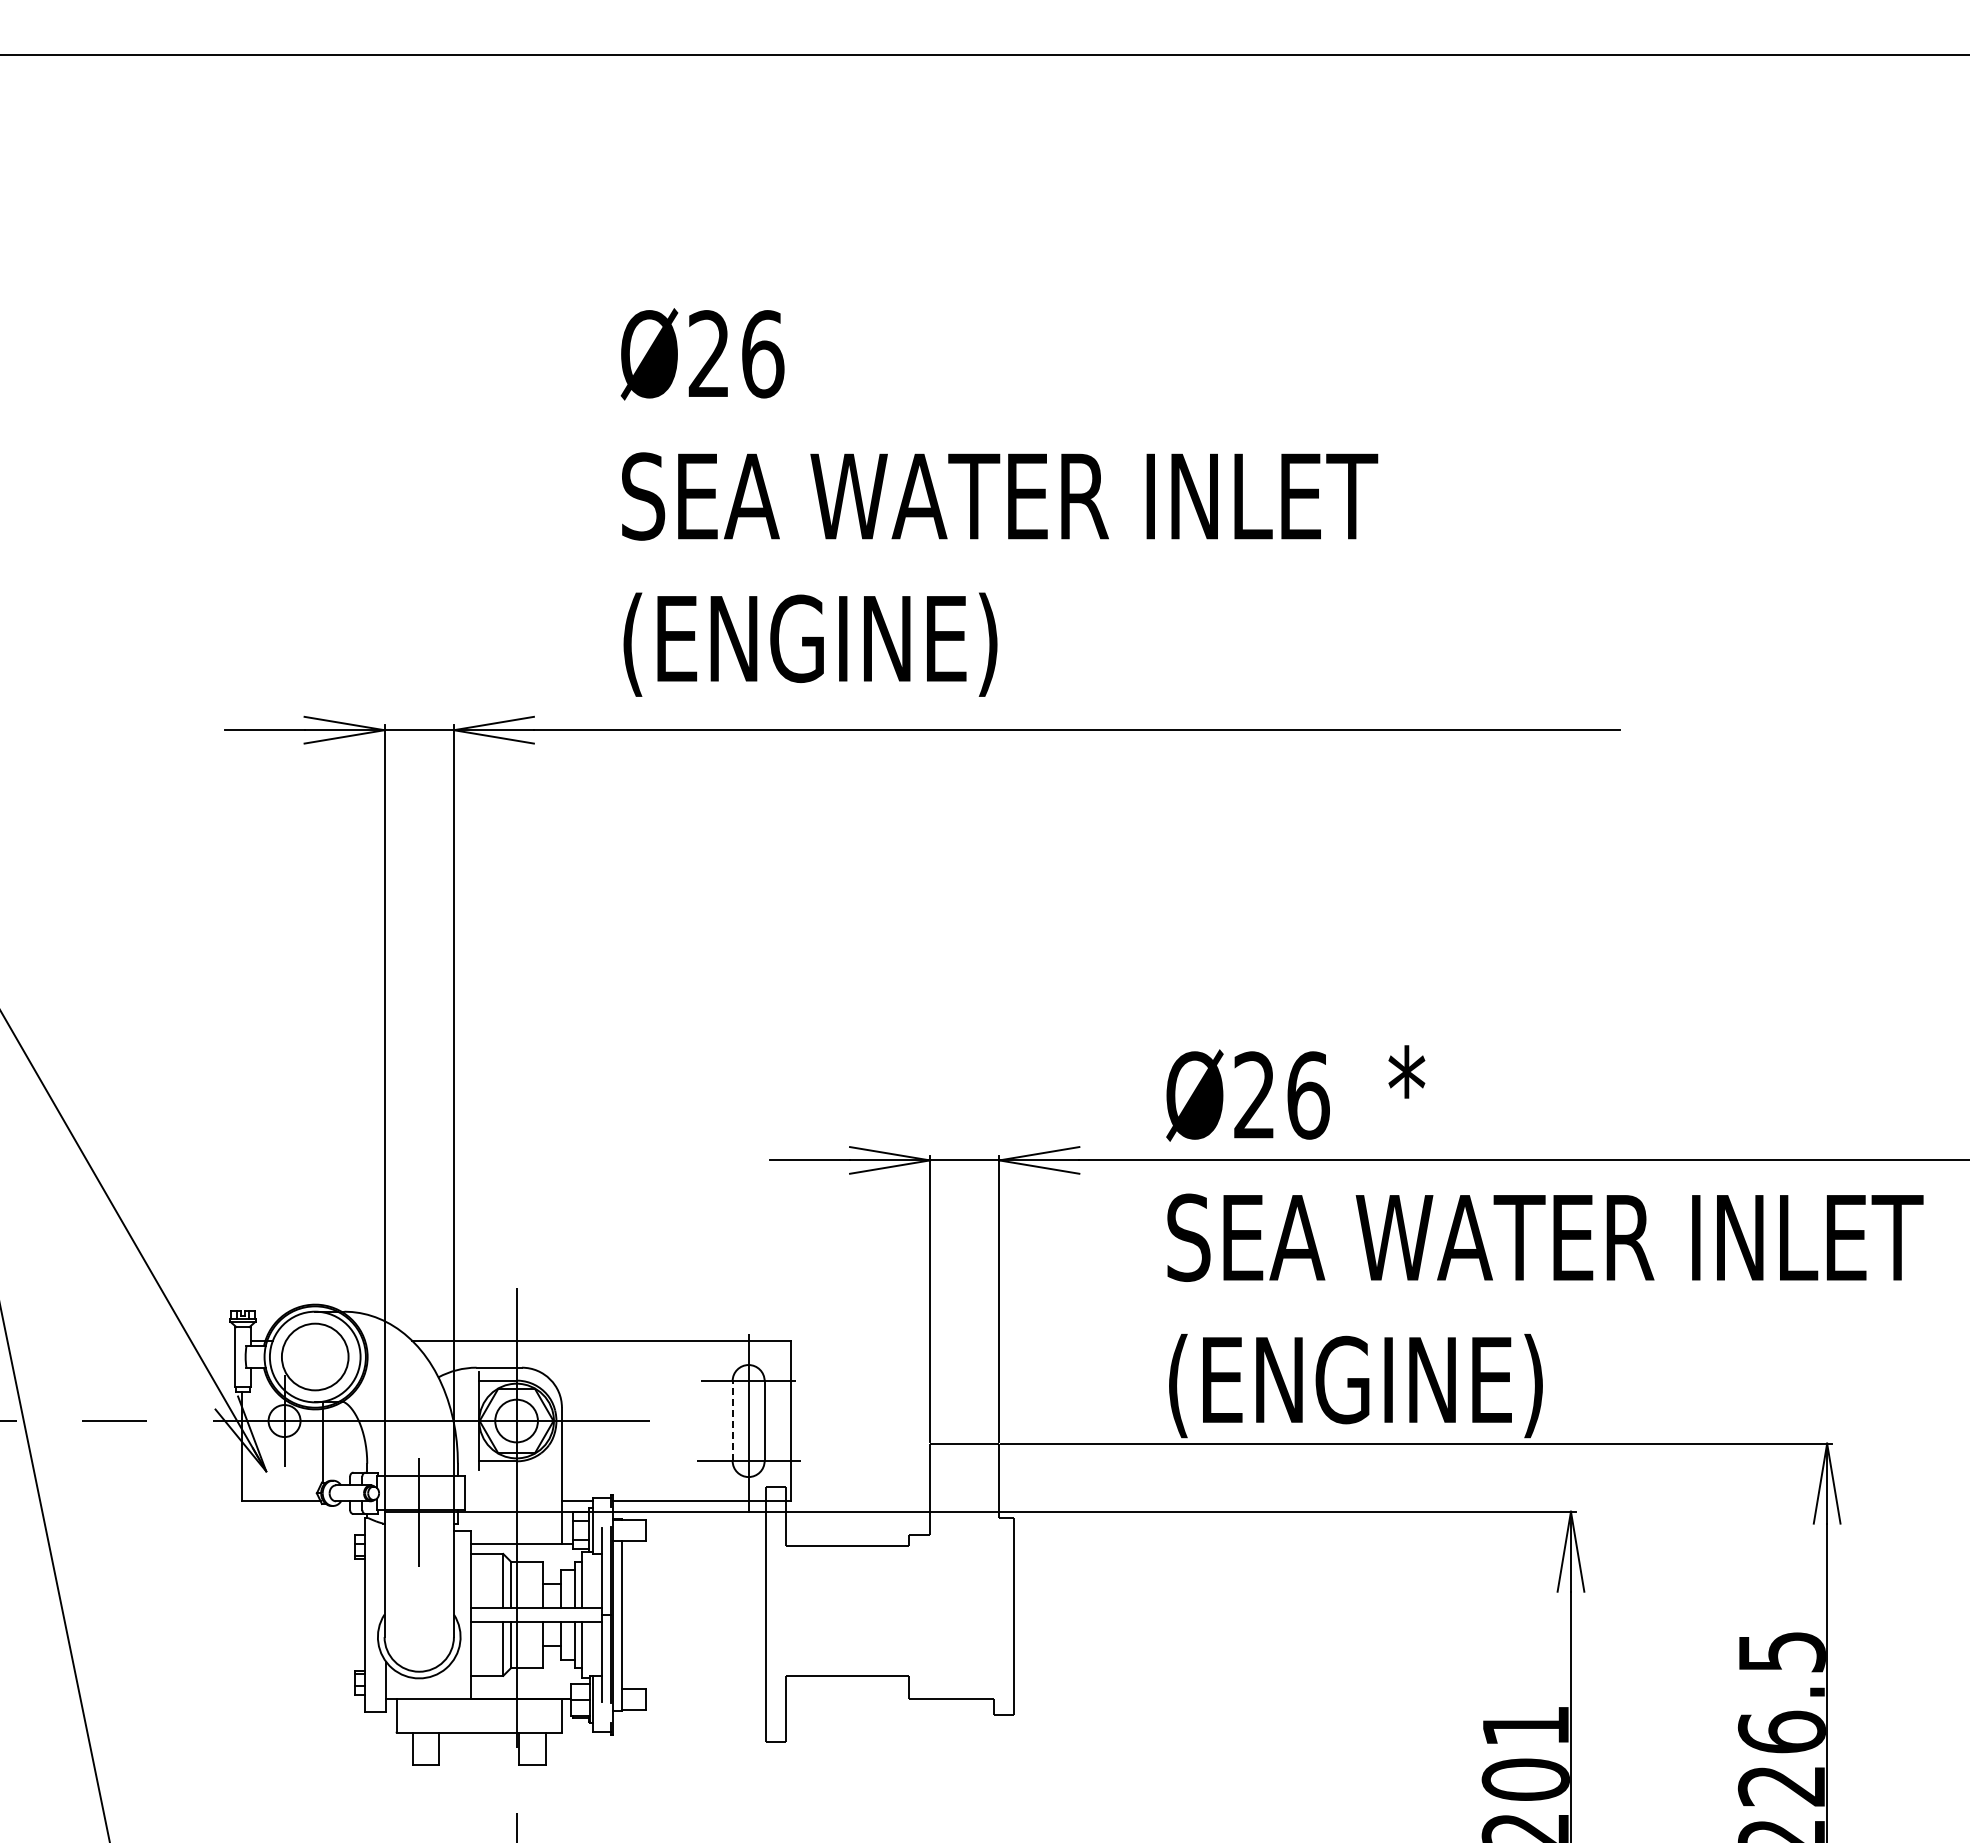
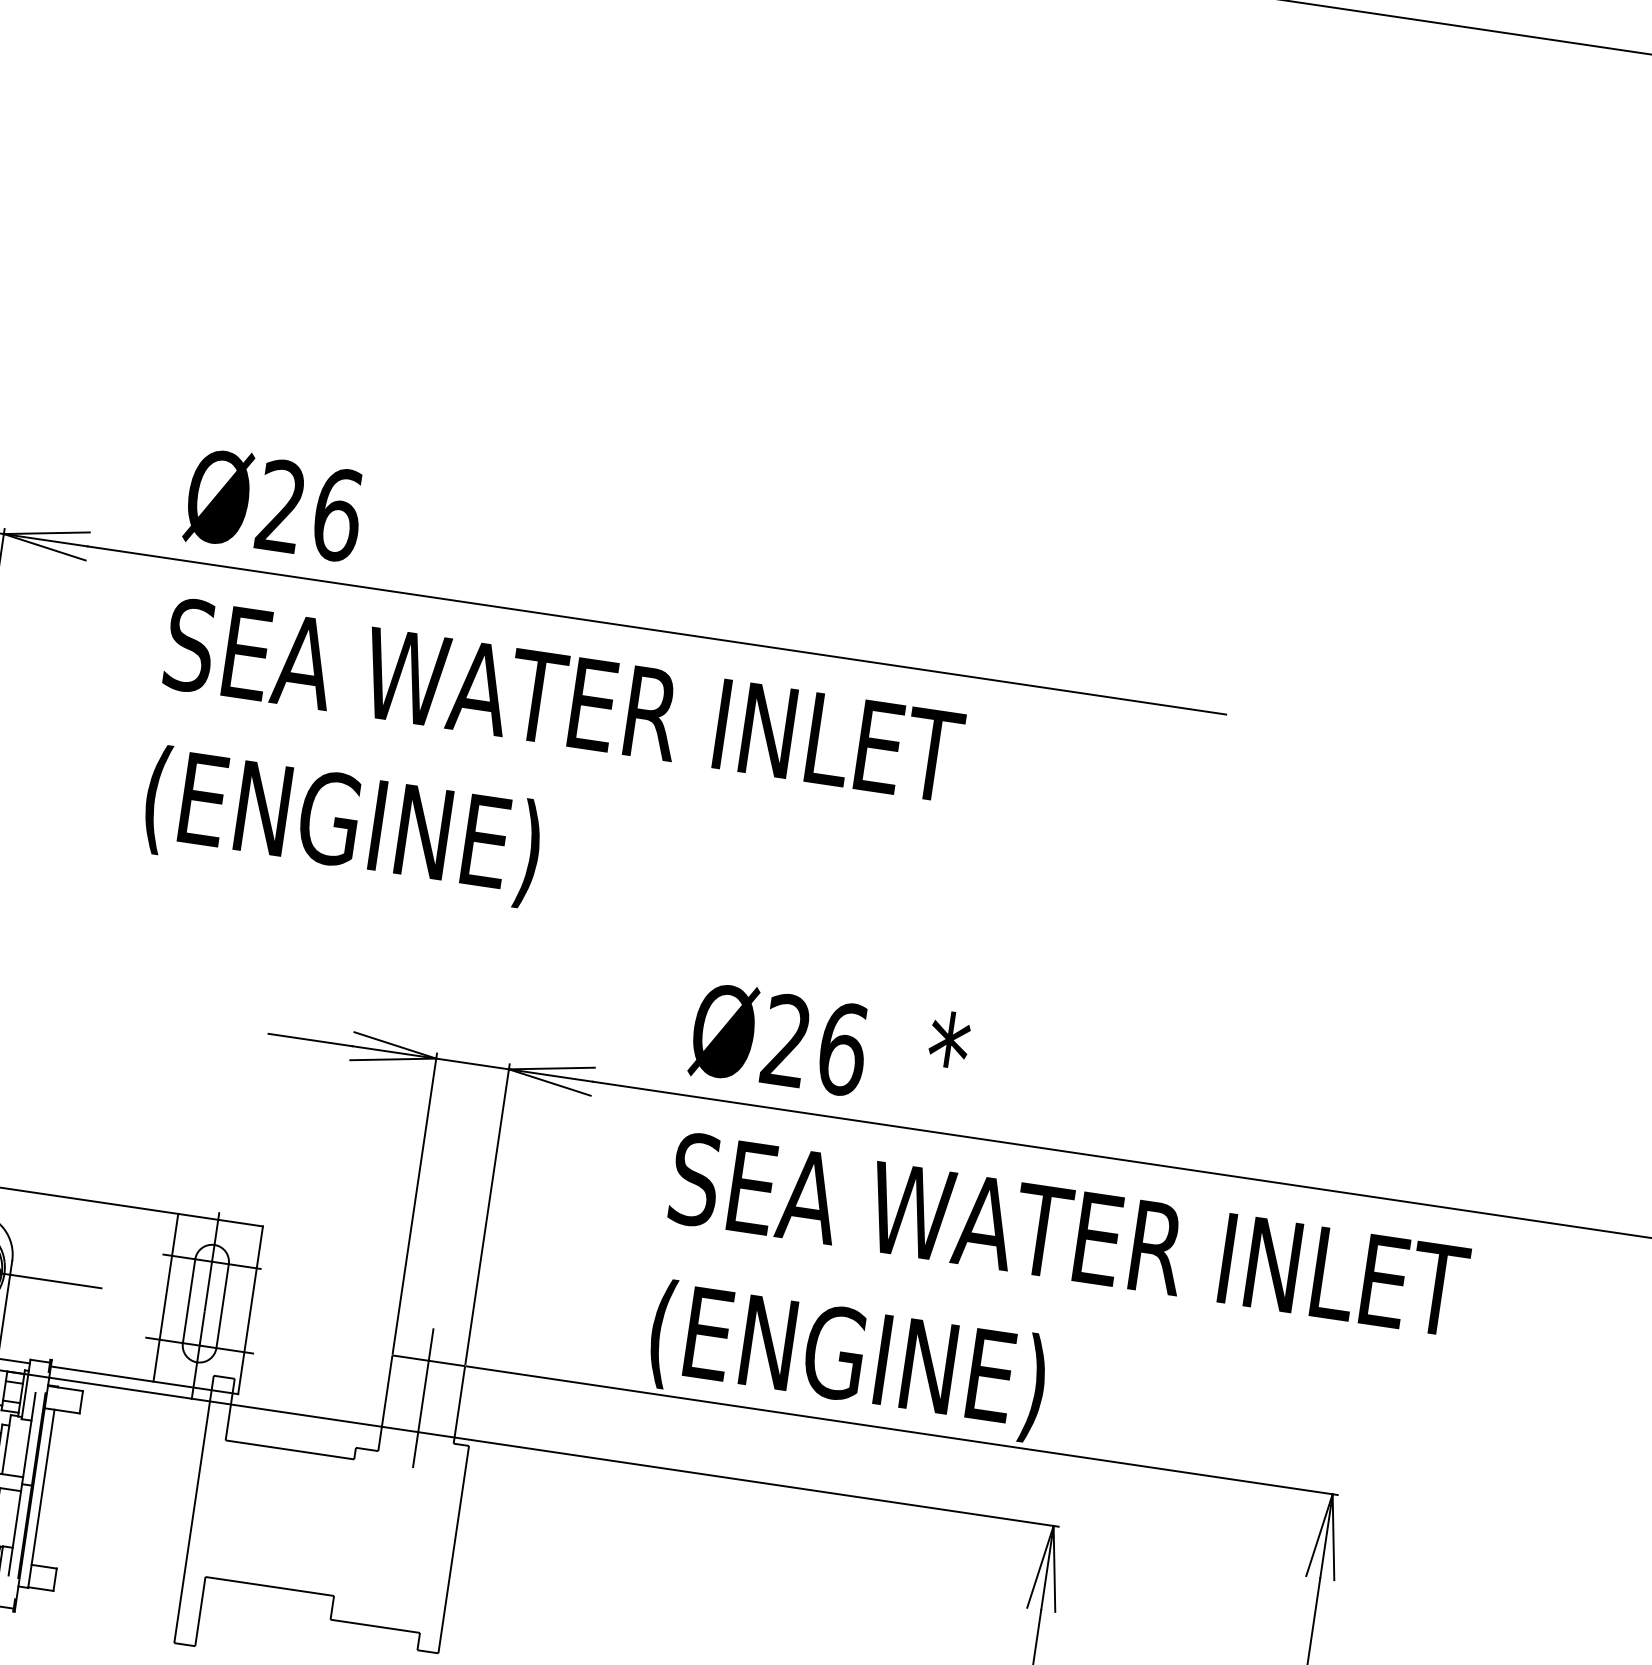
text: (999, 502) -> (562, 706), moved
line: (732, 1420) -> (189, 1300), dashed -> solid
line: (710, 1421) -> (165, 1298), added
line: (964, 1479) -> (423, 1398), added

